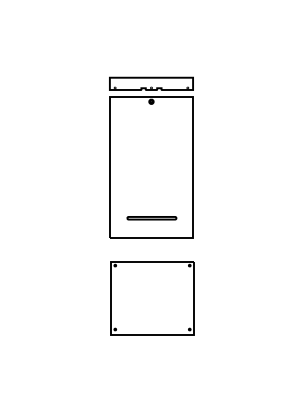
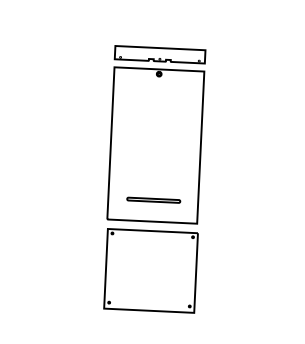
part: (152, 298) -> (151, 270), moved

